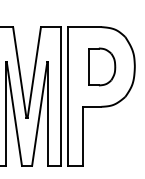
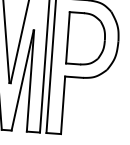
part: (101, 66) -> (86, 38), size x1.43

